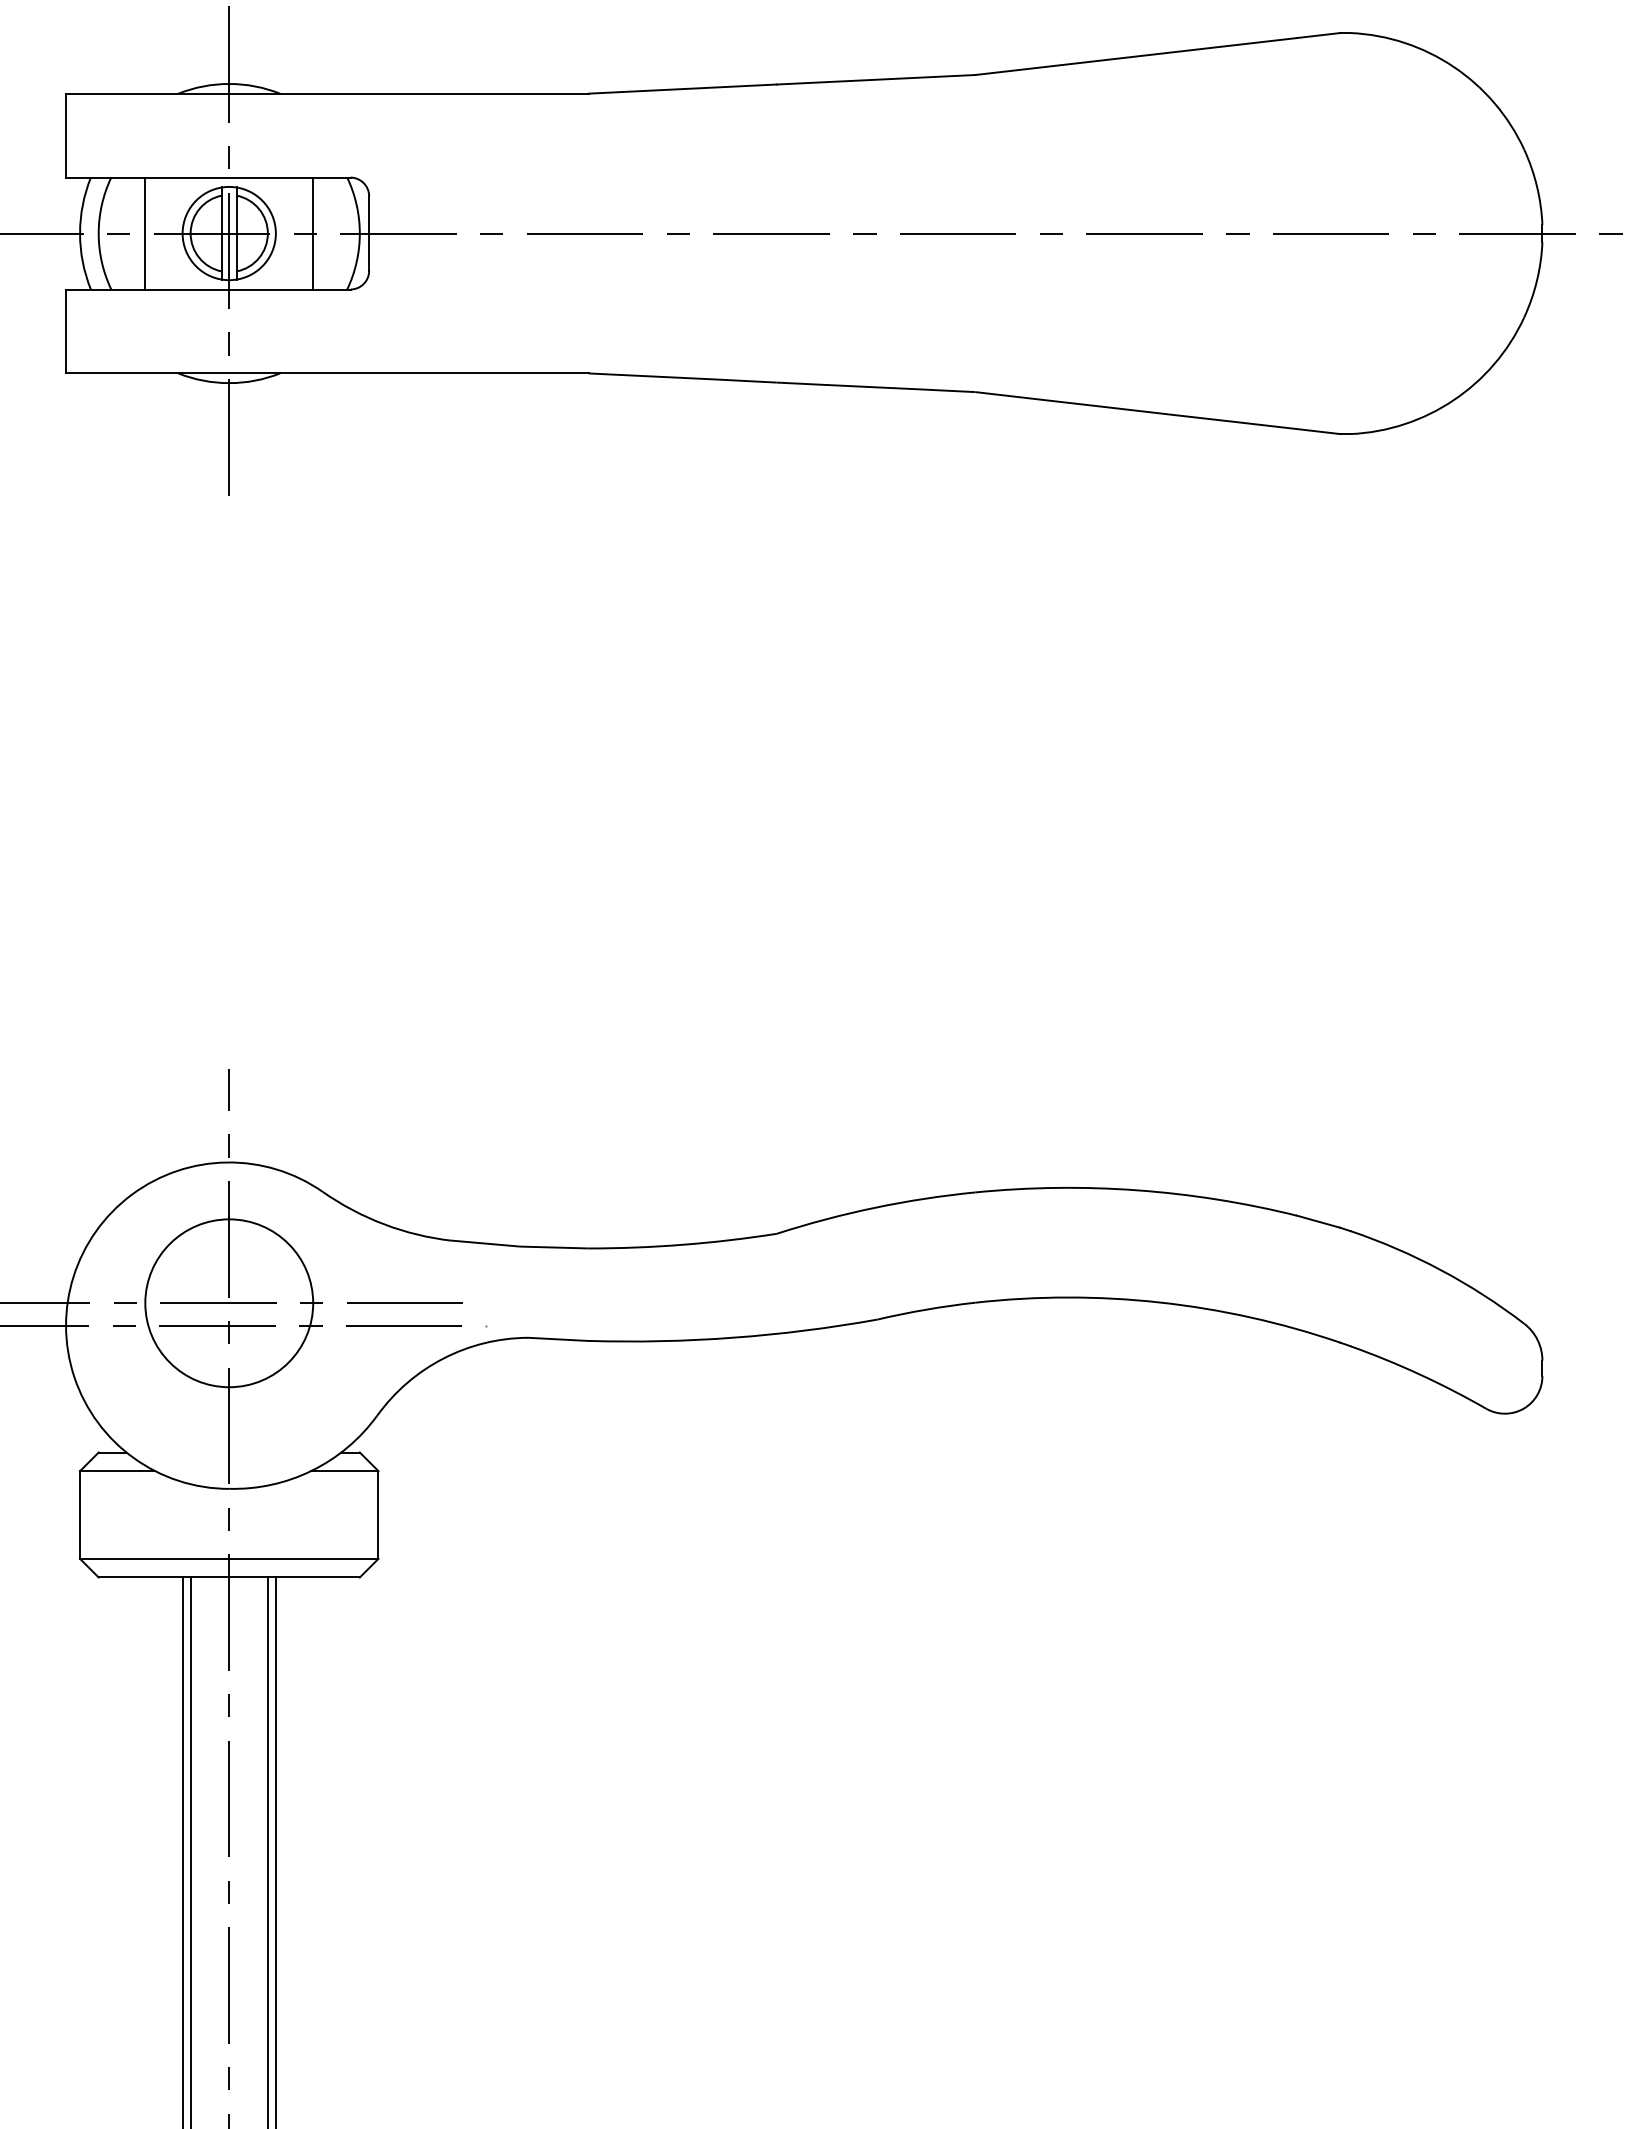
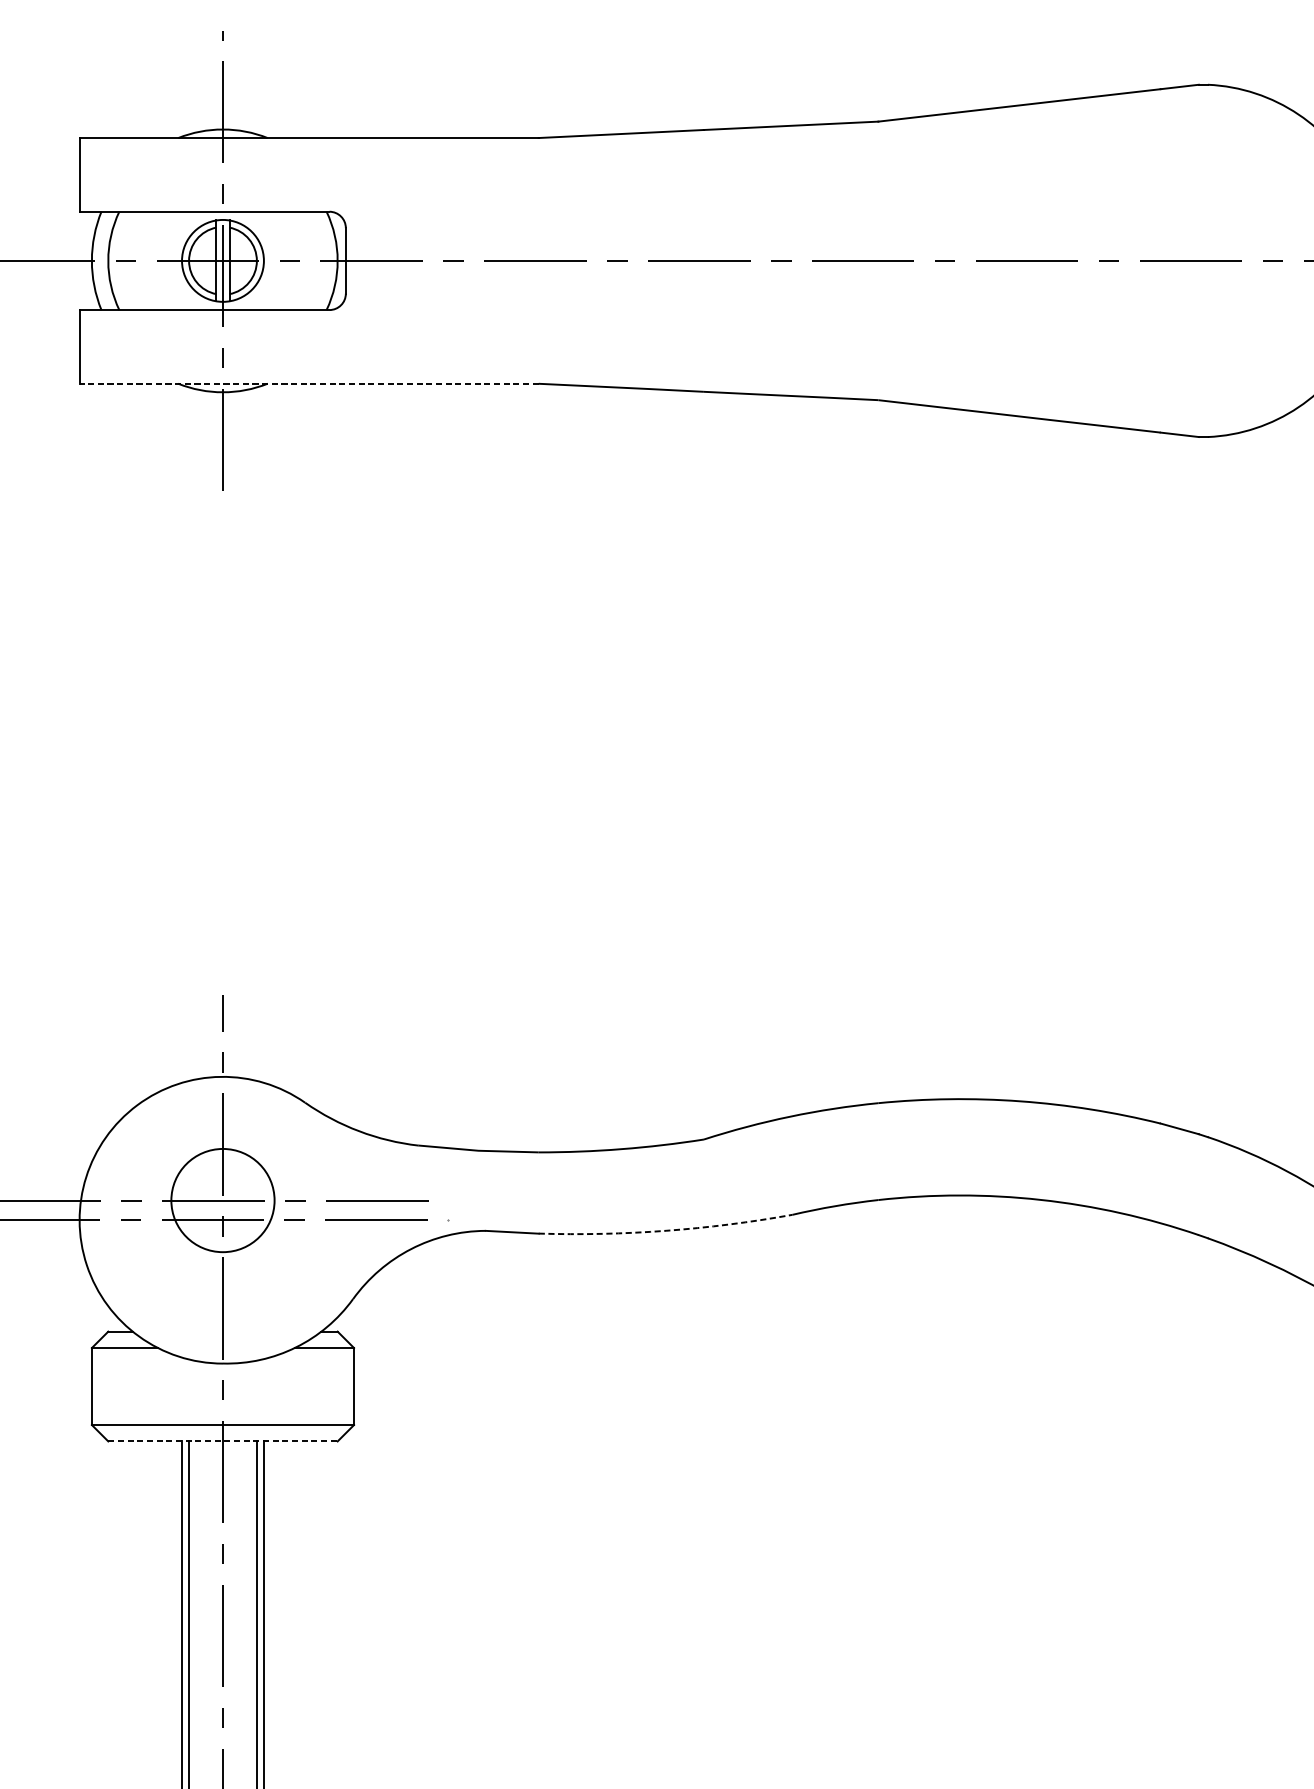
line: (145, 233) -> (149, 260), removed
line: (313, 233) -> (296, 260), removed
line: (326, 373) -> (308, 383), solid -> dashed
circle: (229, 1303) -> (223, 1200), size x0.7
arc: (733, 1337) -> (665, 1230), solid -> dashed
line: (229, 1577) -> (223, 1441), solid -> dashed

